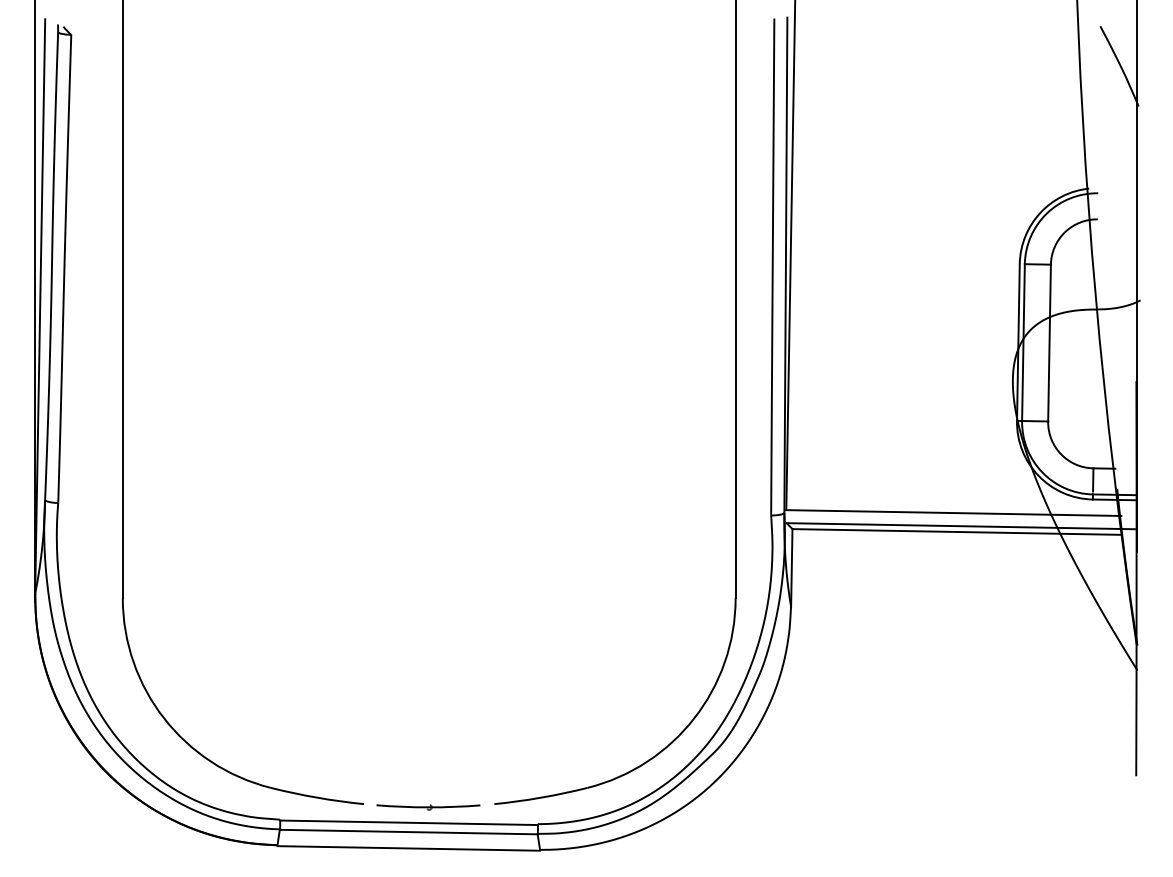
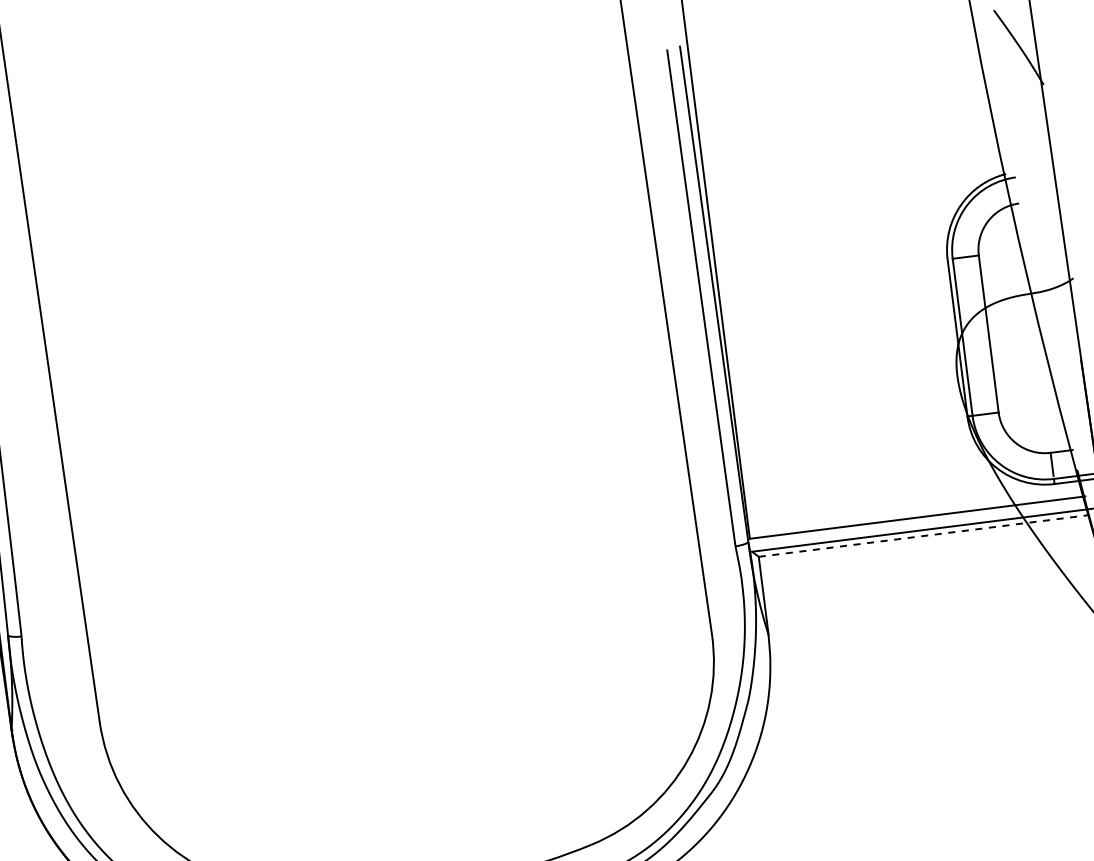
line: (957, 531) -> (923, 535), solid -> dashed

